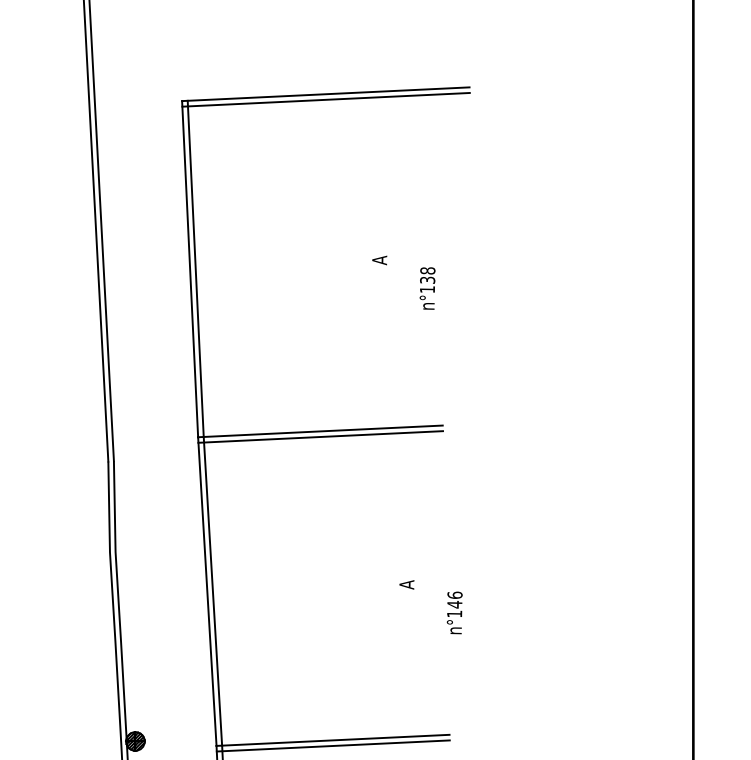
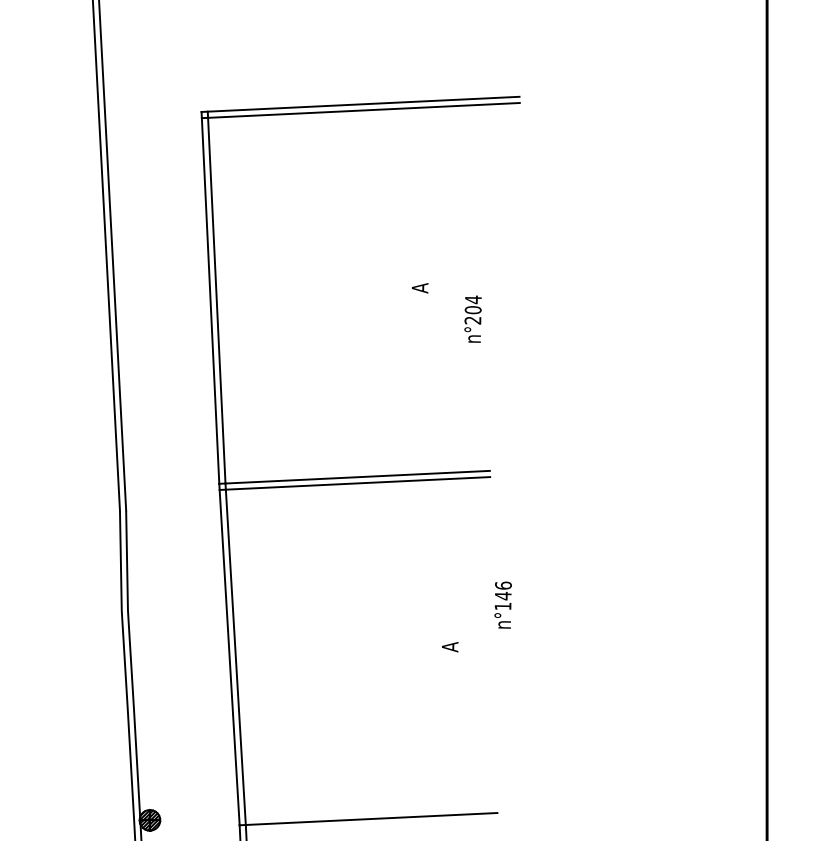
text: (427, 279) -> (472, 309), n°138 -> n°204
text: (454, 612) -> (502, 604), moved
line: (333, 746) -> (368, 825), removed

